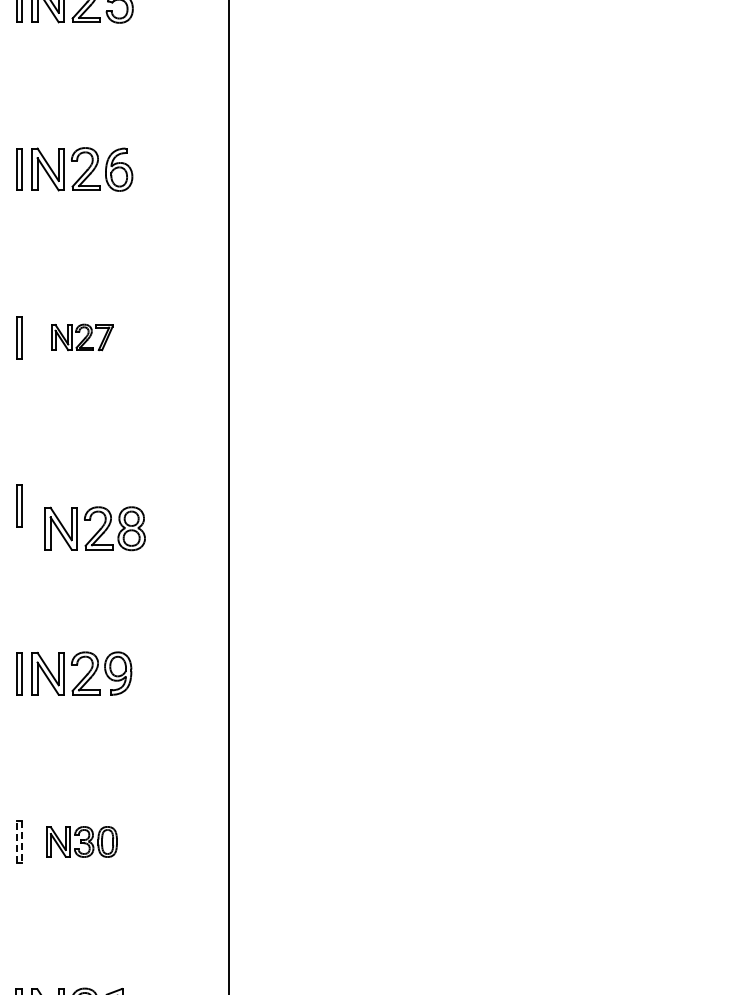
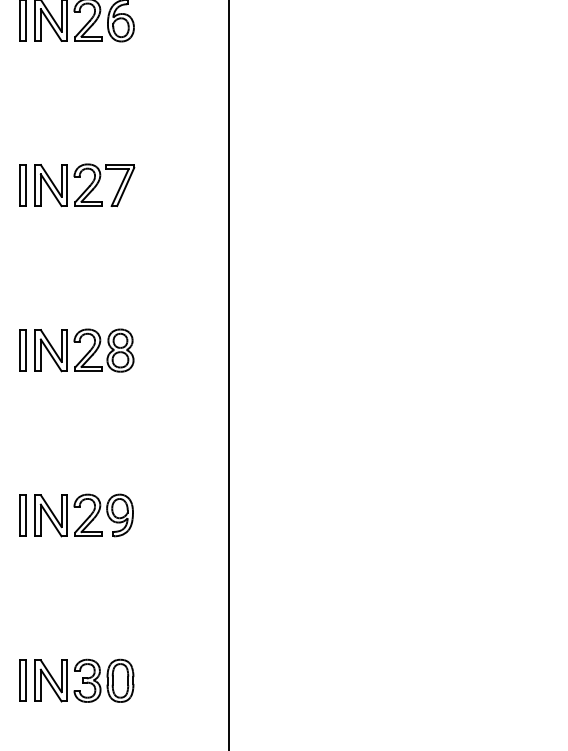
part: (82, 337) -> (84, 185), size x1.67
part: (94, 528) -> (83, 350), moved
line: (16, 841) -> (20, 680), dashed -> solid
line: (22, 841) -> (26, 680), dashed -> solid
part: (81, 841) -> (83, 680), size x1.43

